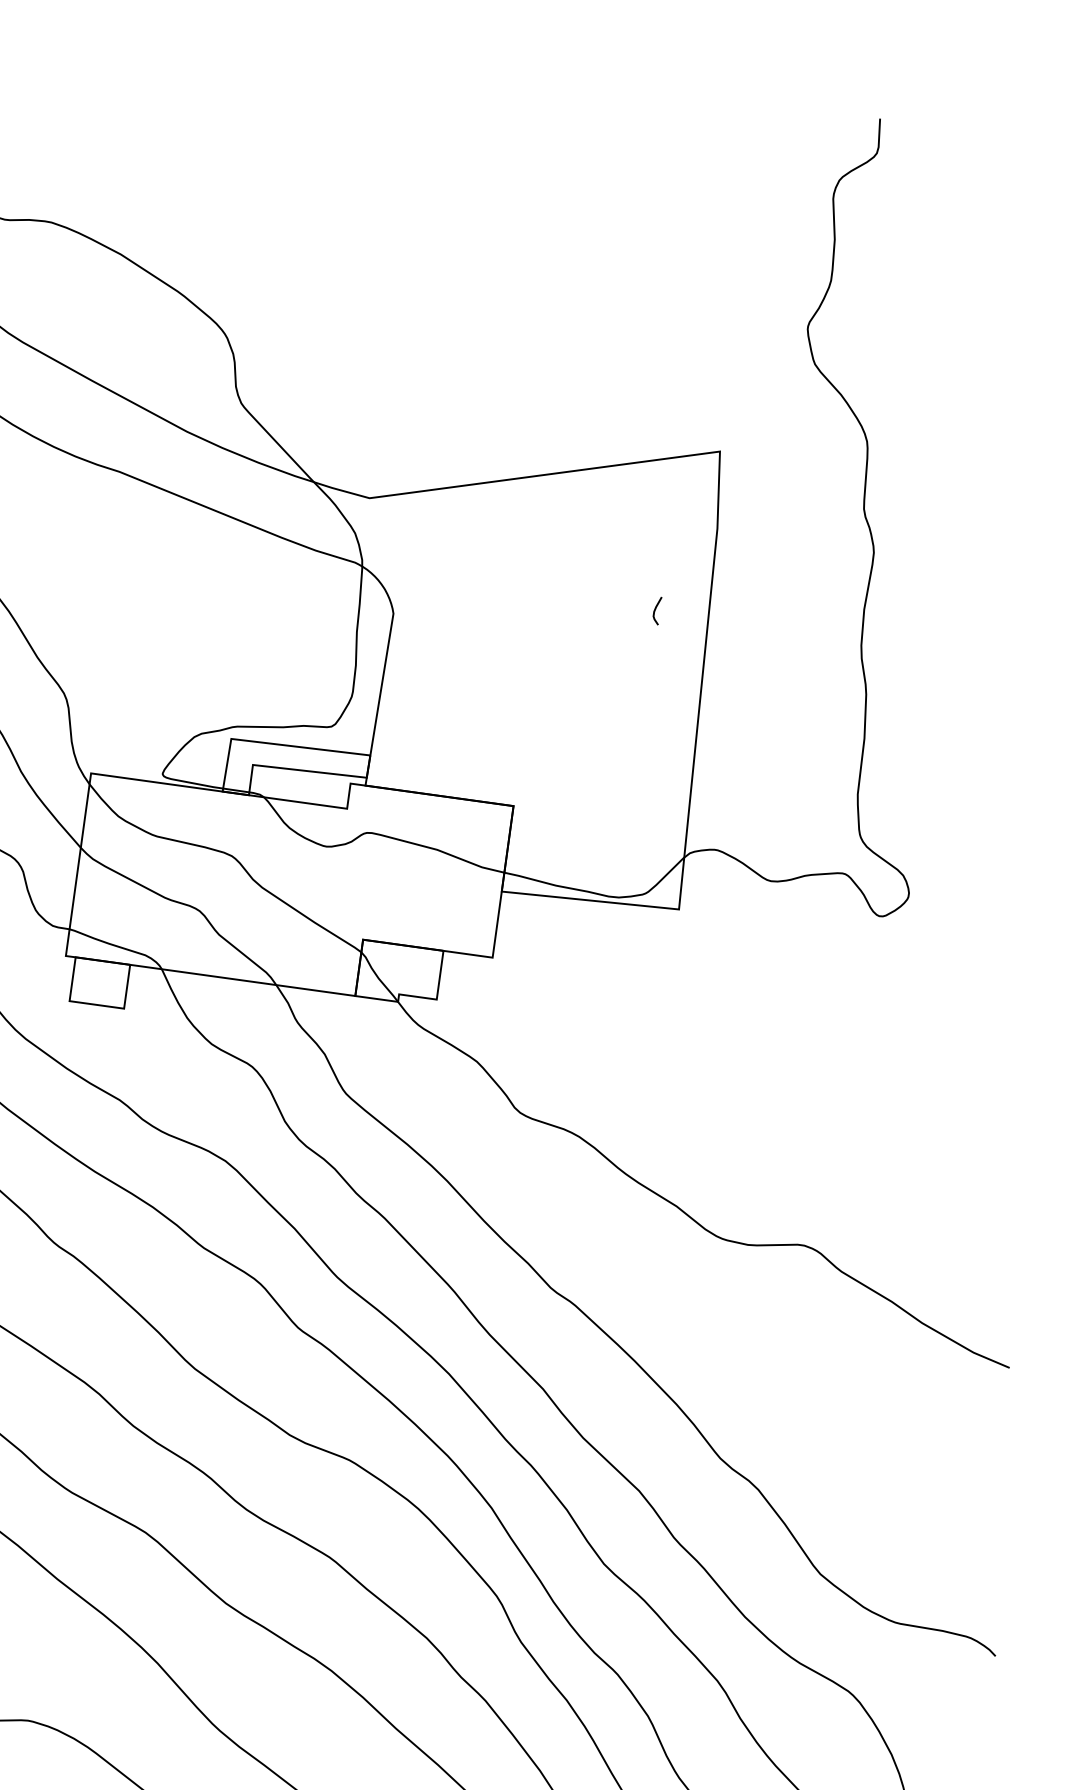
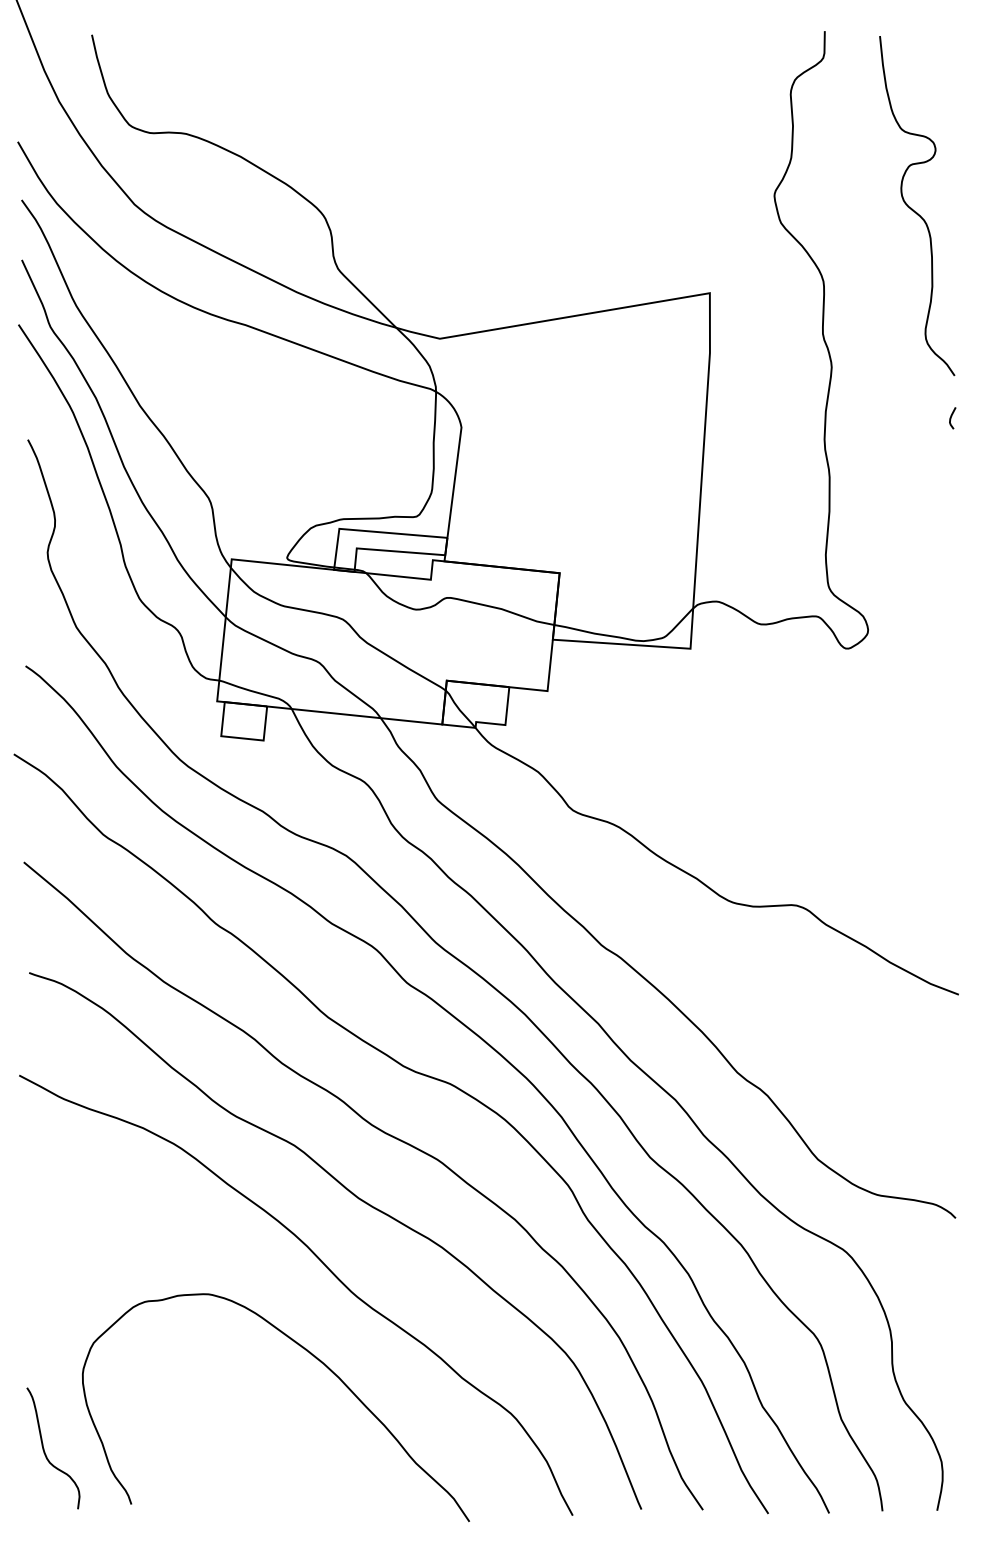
curve: (986, 352) -> (913, 209), added
curve: (655, 611) -> (951, 418), moved

